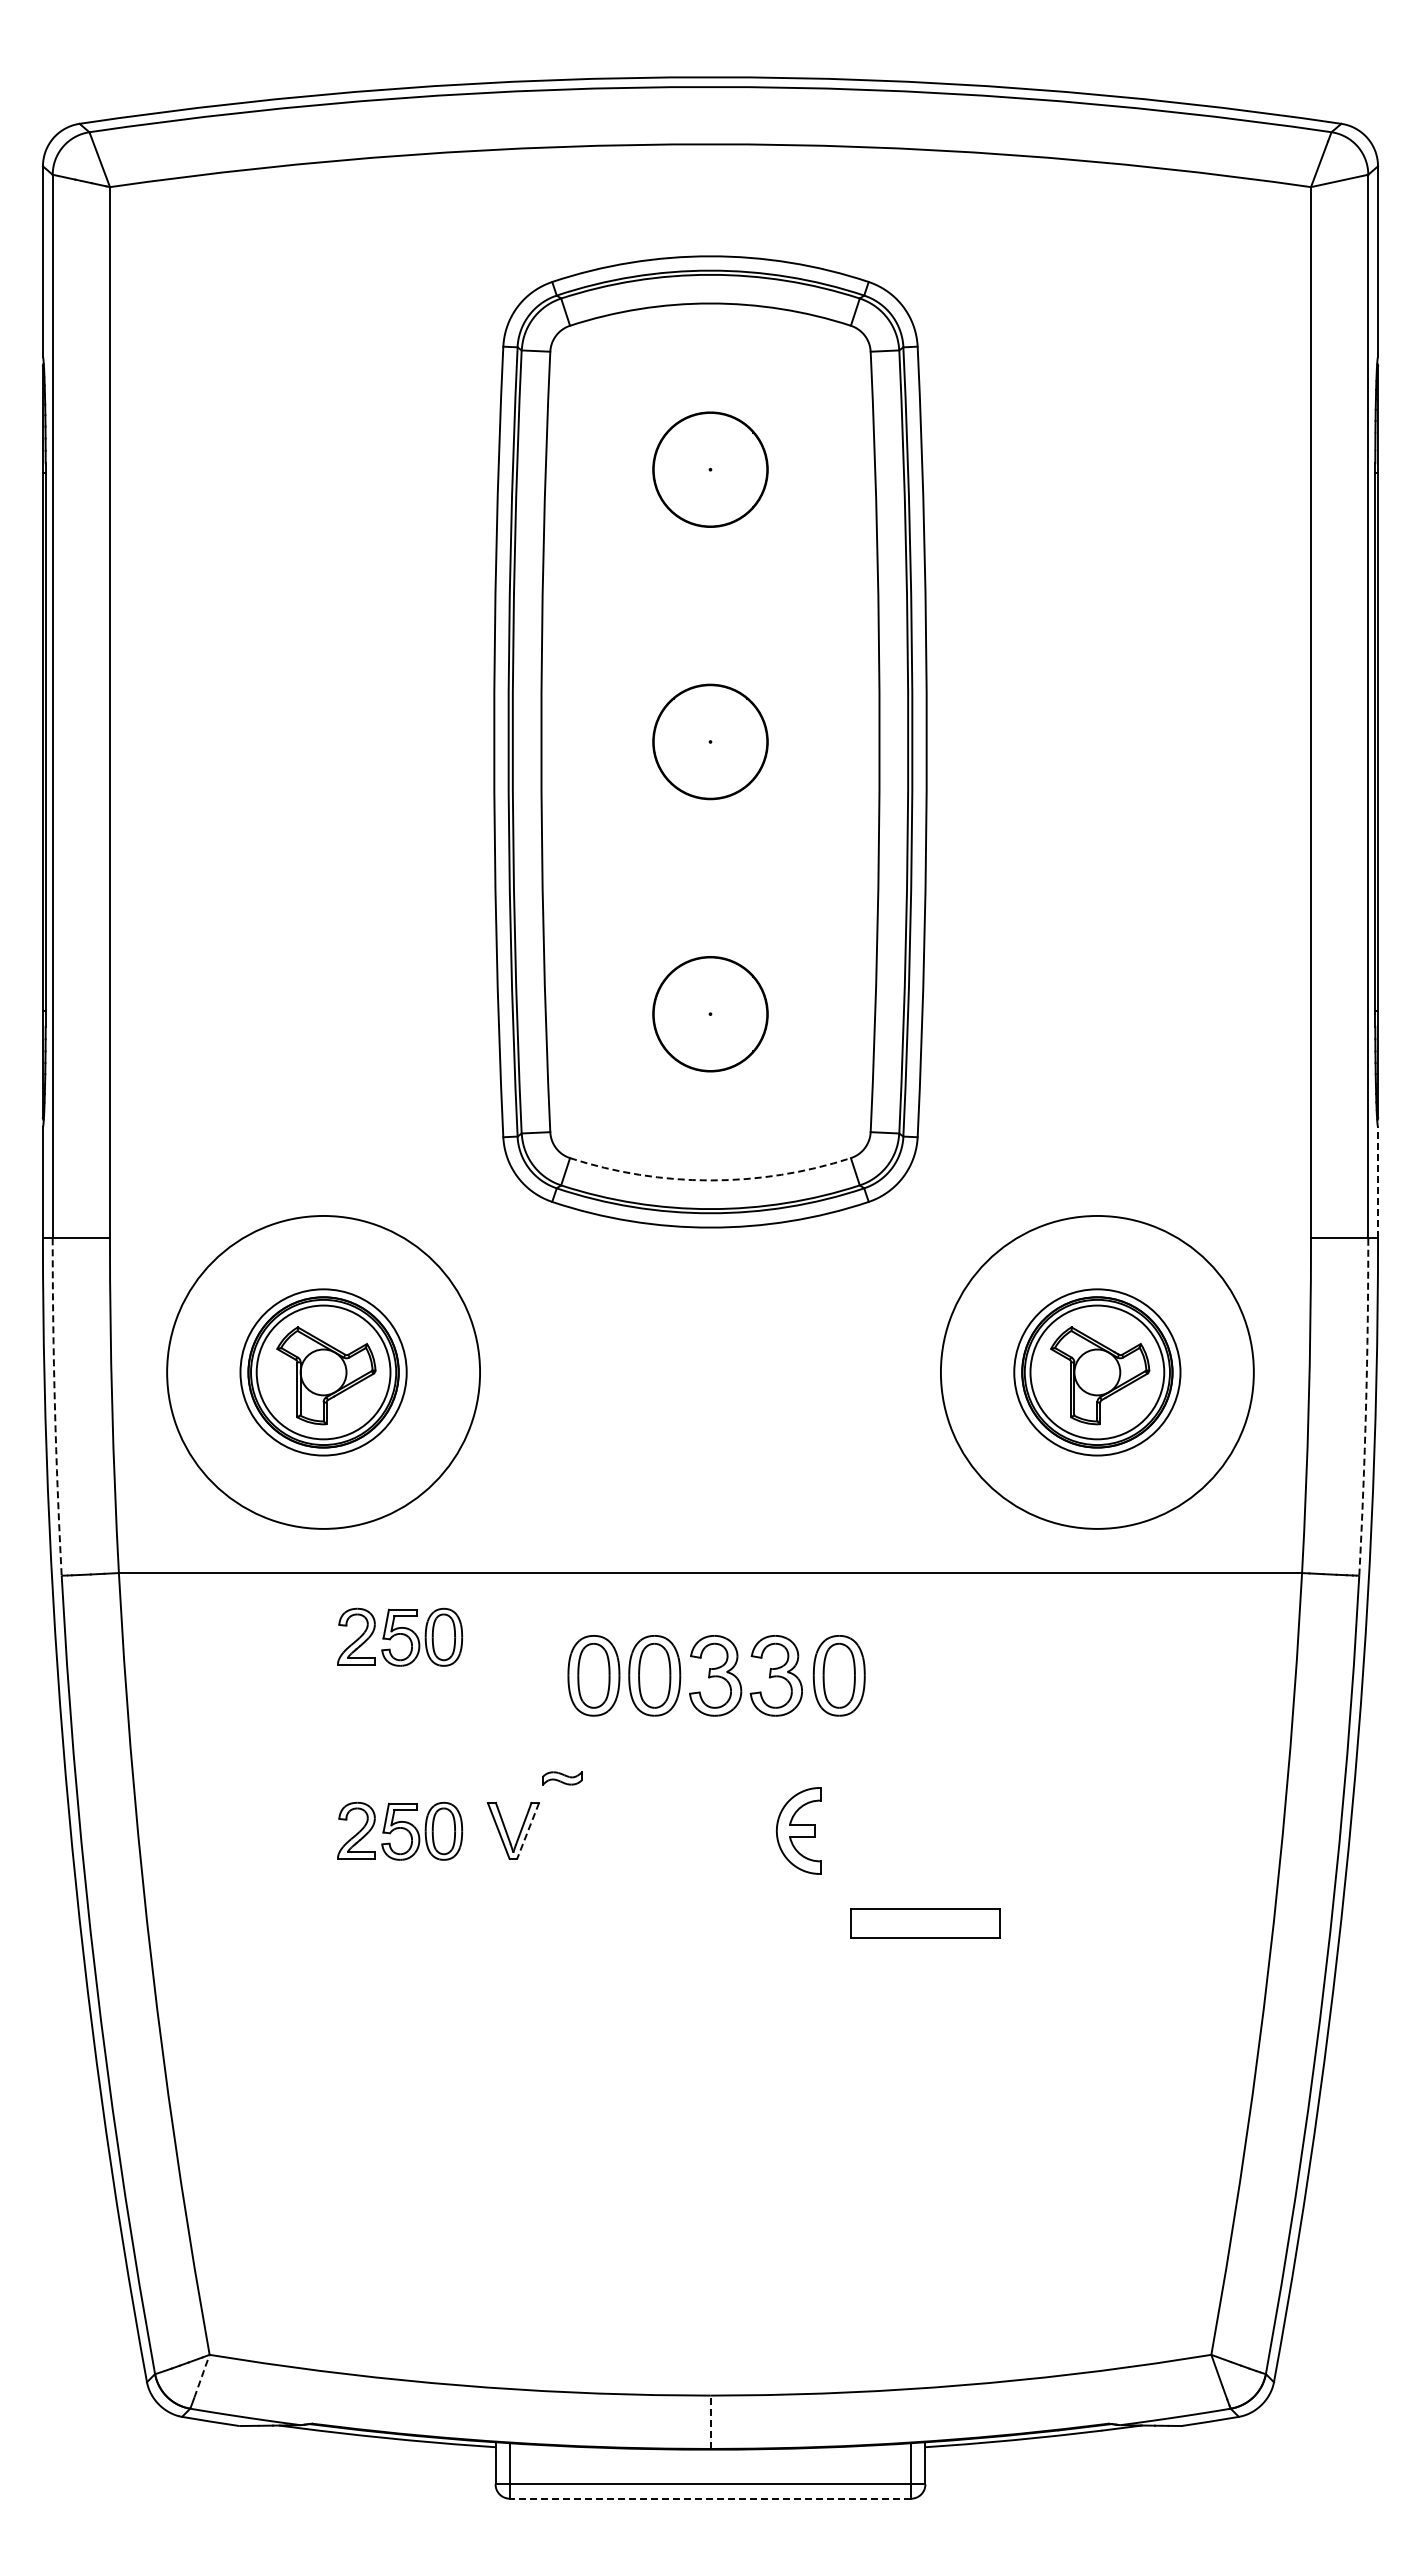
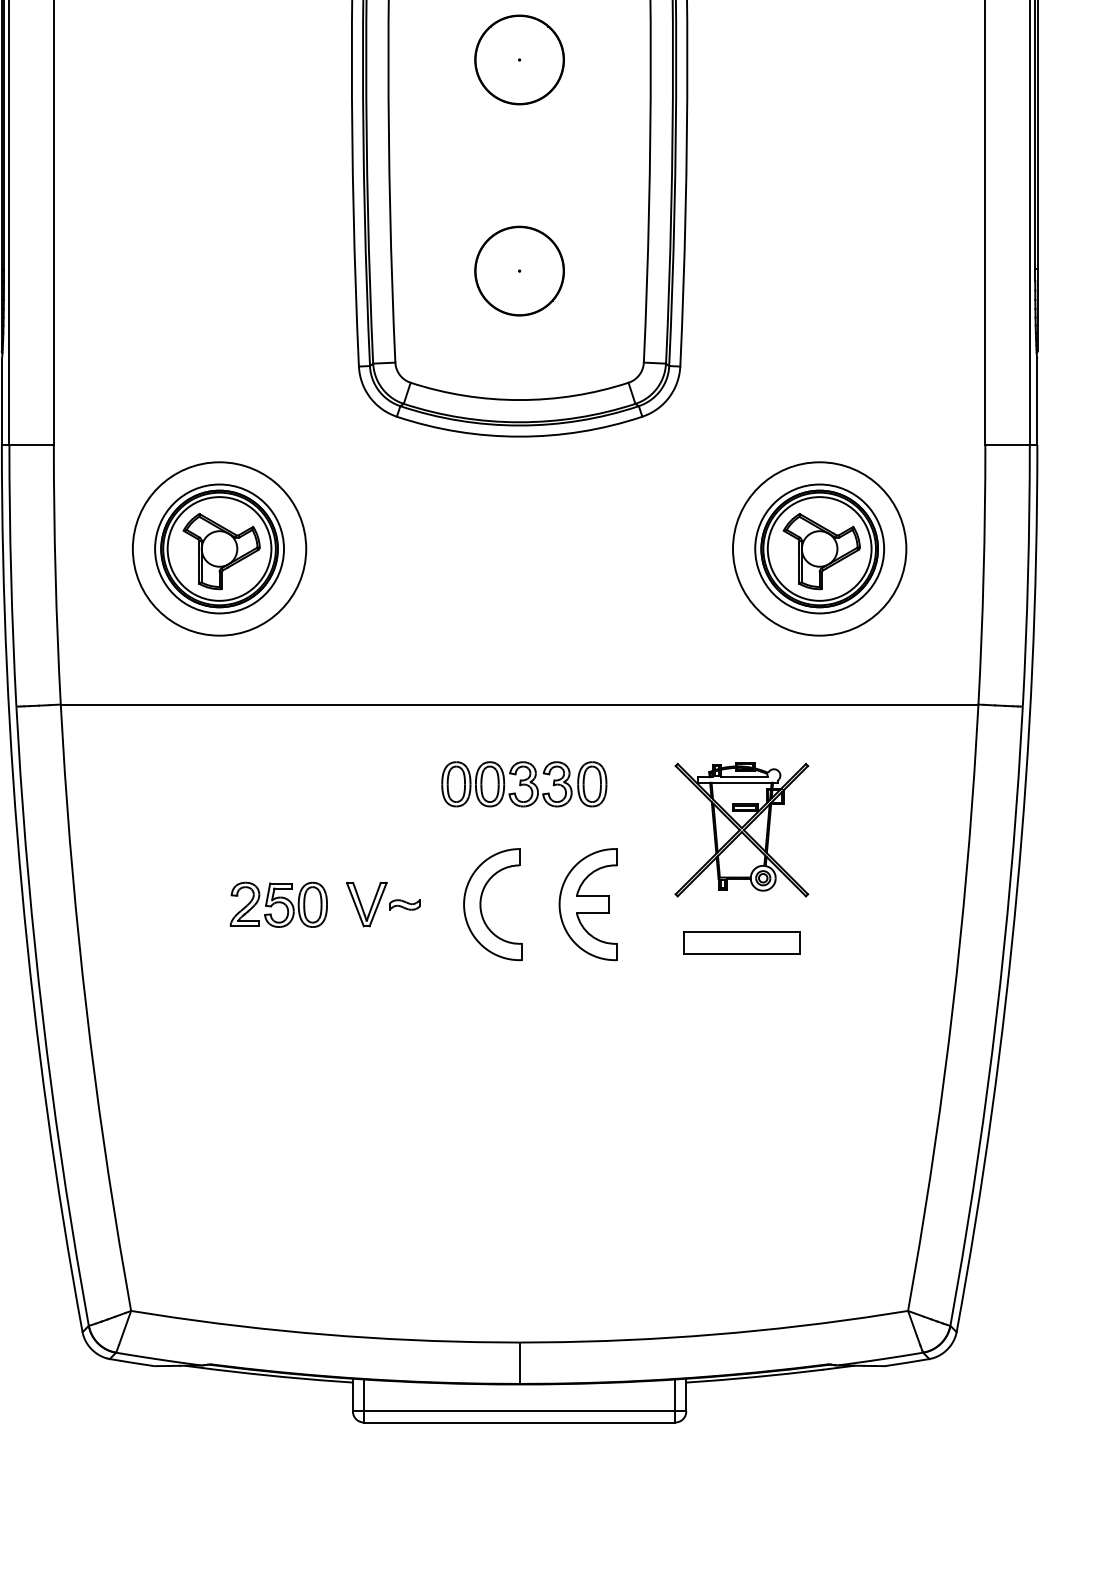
arc: (710, 1180) -> (519, 400), dashed -> solid
line: (1378, 1182) -> (1037, 401), dashed -> solid
circle: (323, 1372) -> (219, 549), size x0.71
circle: (1097, 1372) -> (819, 549), size x0.71
arc: (54, 1407) -> (10, 576), dashed -> solid
arc: (1366, 1407) -> (1028, 576), dashed -> solid
part: (400, 1636) -> (279, 753), removed
part: (716, 1675) -> (524, 784), size x0.71
part: (996, 1734) -> (741, 829), added
part: (562, 1778) -> (404, 905), moved
part: (661, 1826) -> (481, 901), added
part: (798, 1830) -> (587, 904), size x1.67
line: (527, 1831) -> (377, 905), dashed -> solid
part: (925, 1923) -> (742, 943), moved
line: (202, 2376) -> (125, 1327), dashed -> solid
line: (710, 2422) -> (519, 1363), dashed -> solid
line: (710, 2498) -> (519, 1422), dashed -> solid

